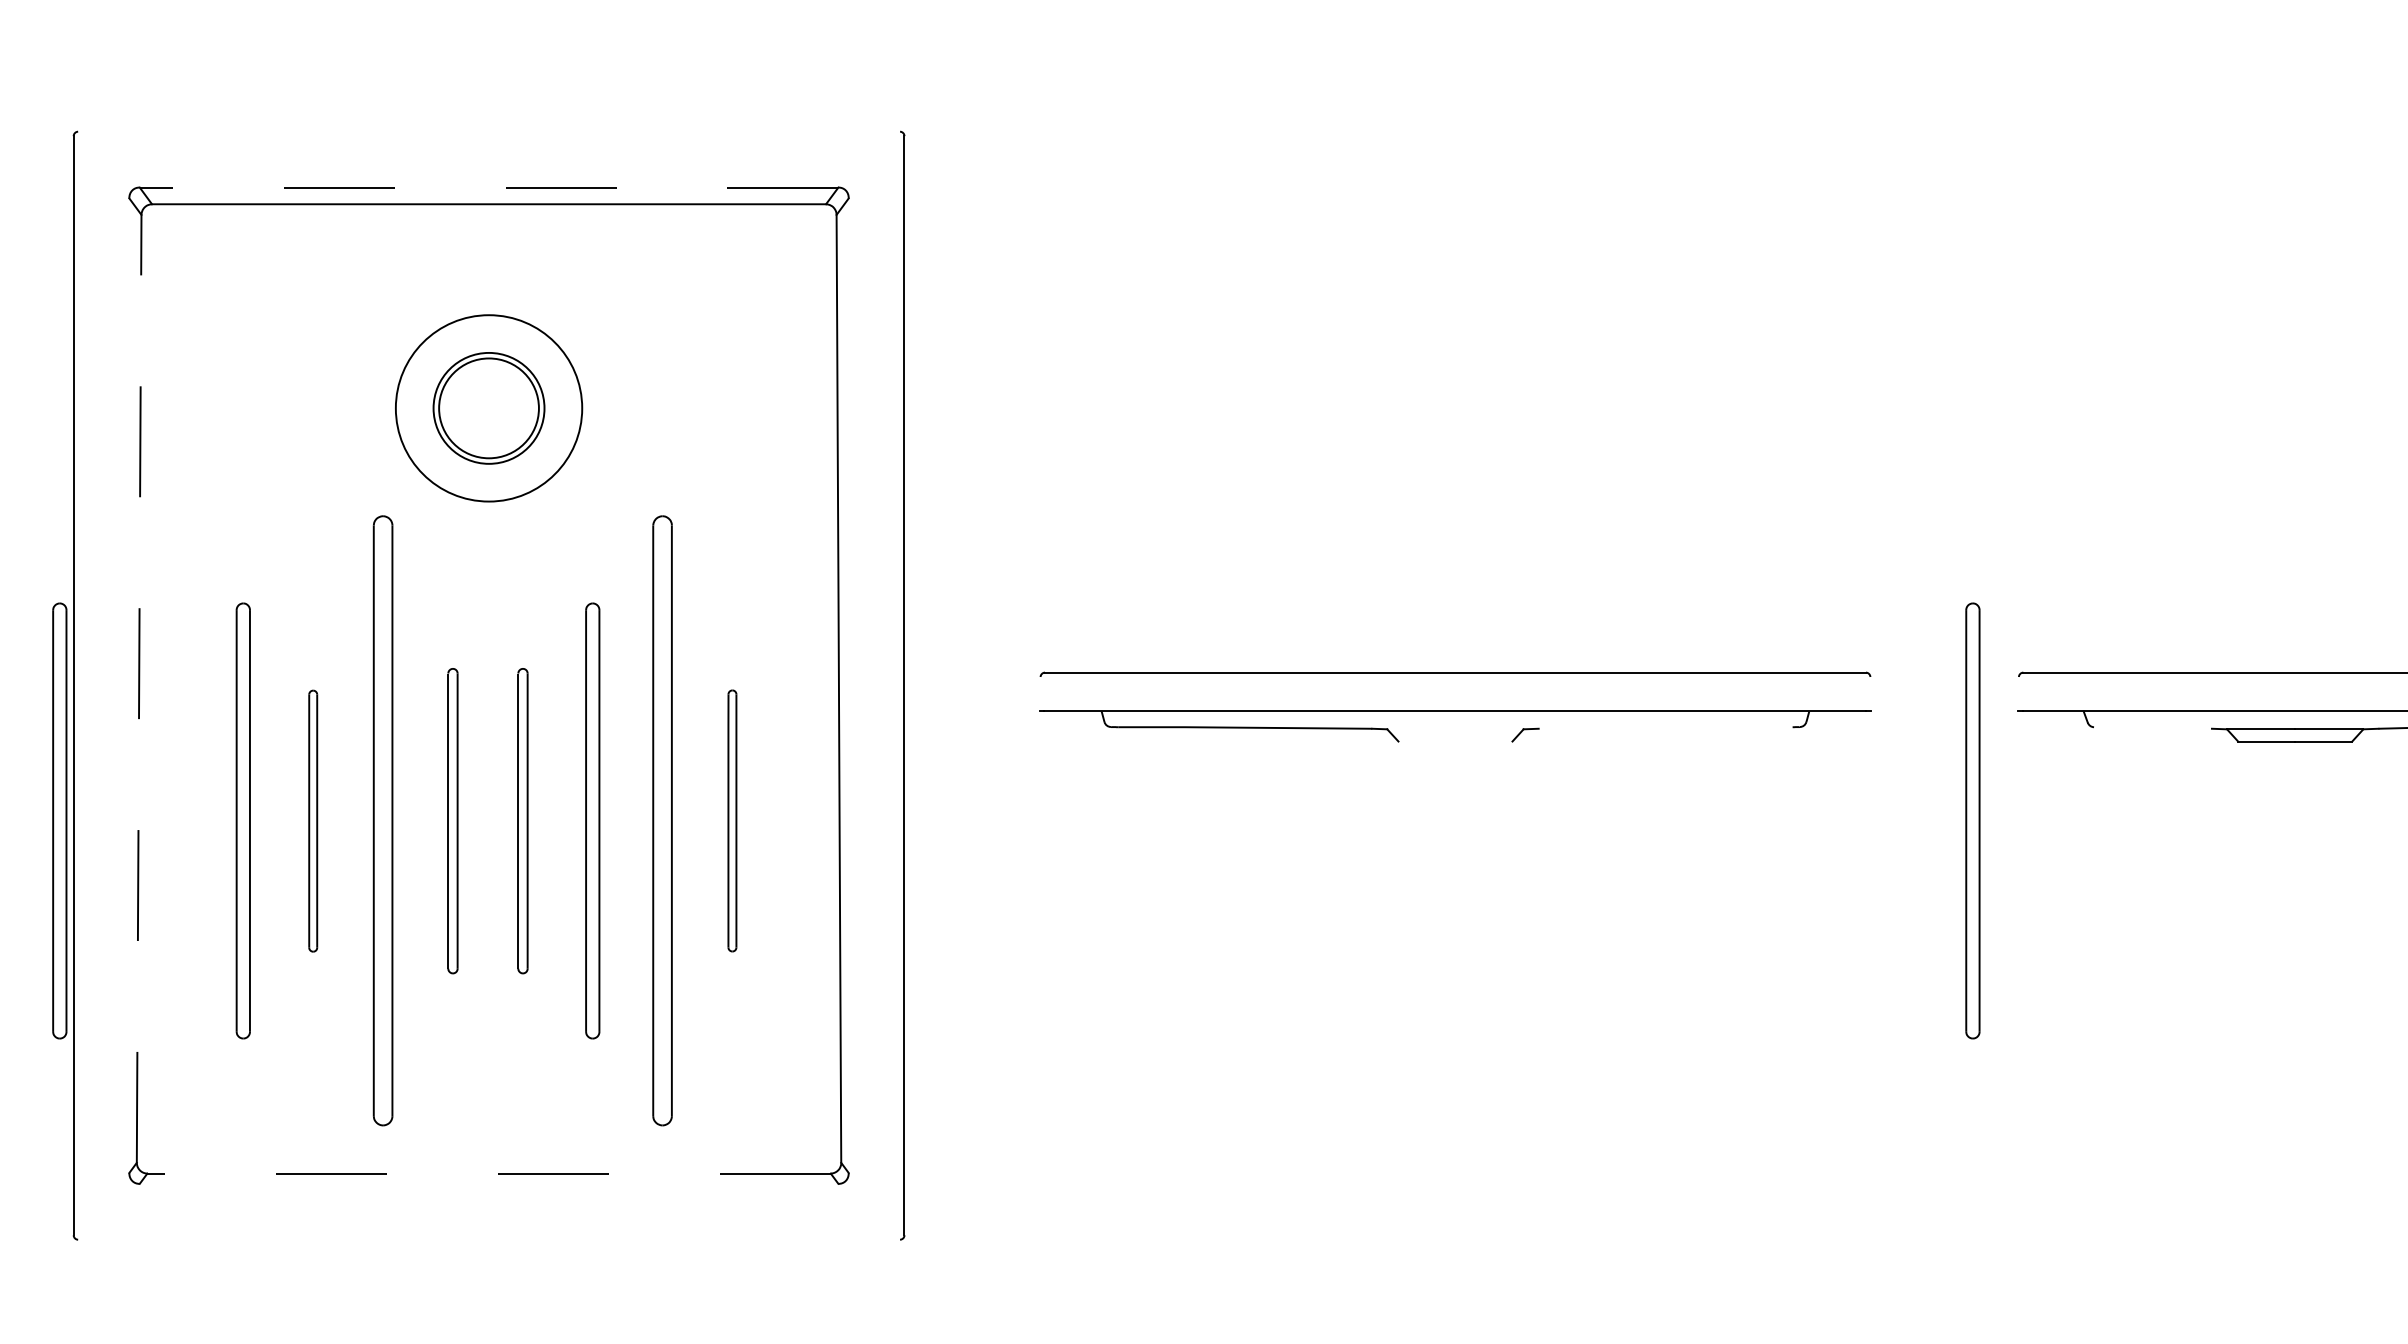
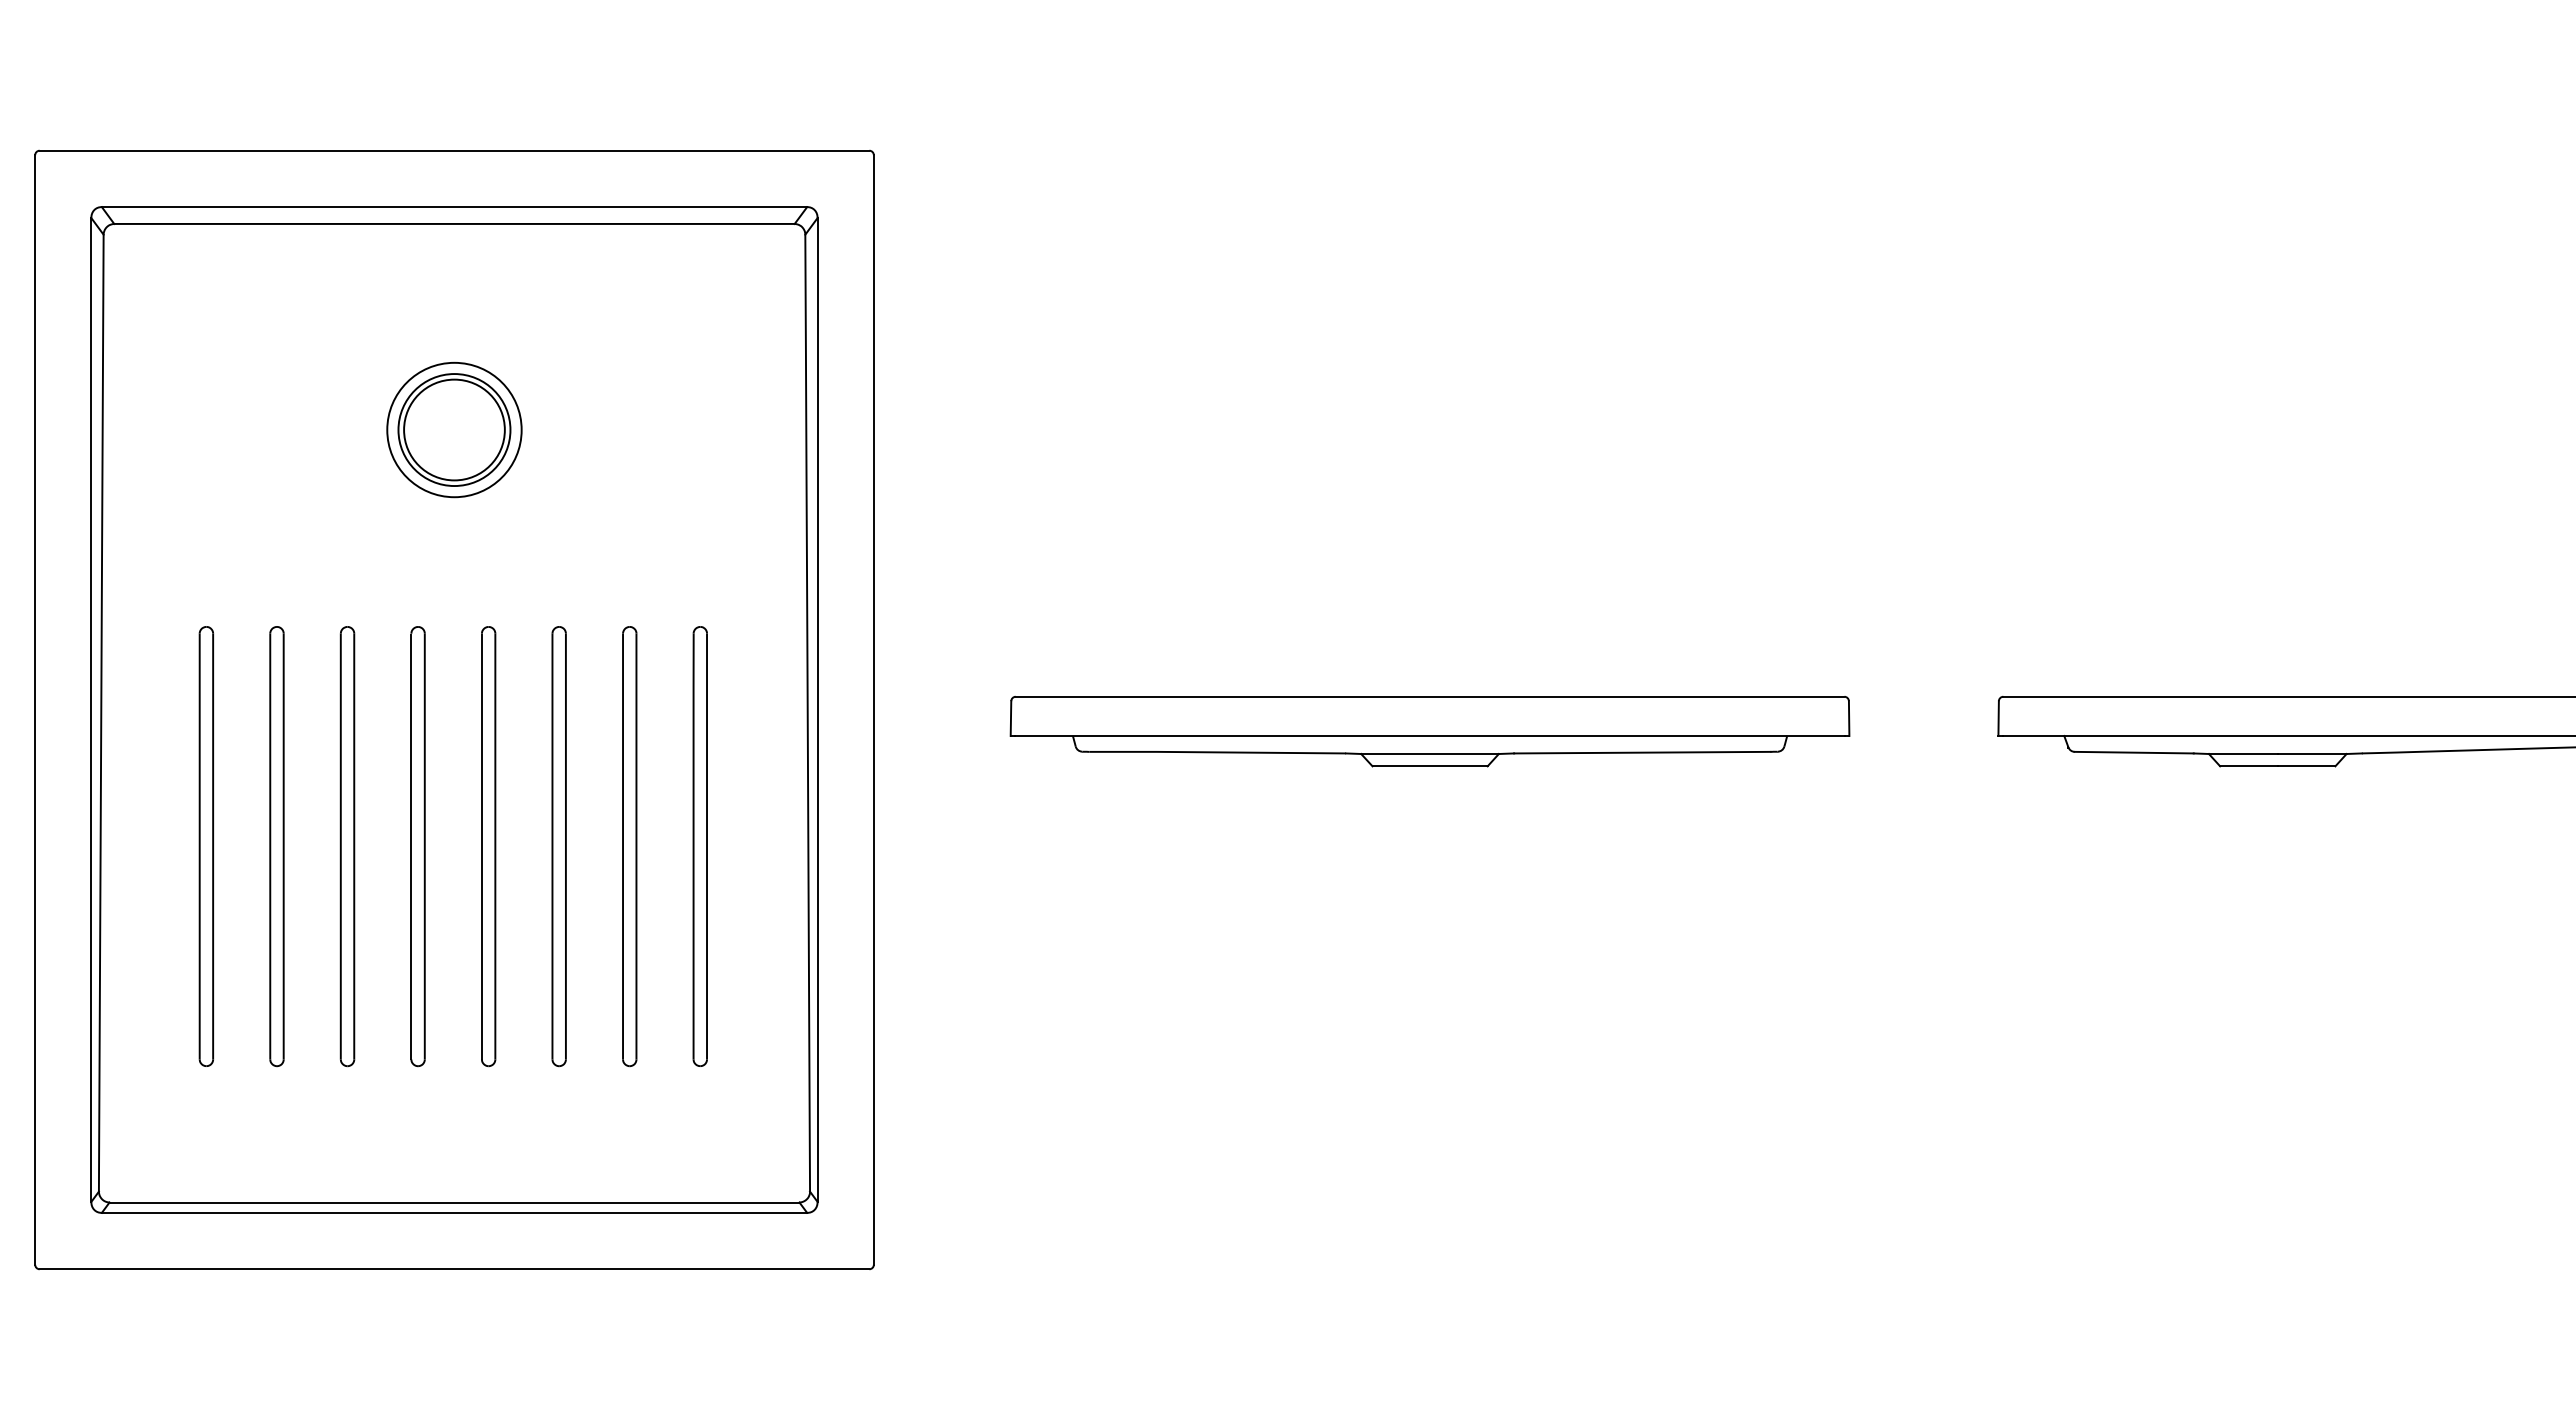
line: (489, 131) -> (454, 150), added
line: (489, 187) -> (454, 207), dashed -> solid
circle: (489, 407) -> (454, 429), size x0.71
line: (129, 685) -> (91, 709), added
line: (848, 685) -> (817, 709), added
line: (139, 688) -> (101, 712), dashed -> solid
line: (1039, 694) -> (1010, 718), added
line: (1869, 694) -> (1848, 718), added
line: (2018, 694) -> (1998, 718), added
line: (1665, 727) -> (1642, 752), added
line: (2152, 727) -> (2133, 752), added
line: (1454, 729) -> (1429, 754), added
line: (1454, 741) -> (1429, 766), added
part: (59, 820) -> (20, 846), removed
part: (312, 820) -> (276, 846), size x1.67
part: (383, 820) -> (347, 846), size x0.71
part: (452, 820) -> (417, 846), size x1.43
part: (522, 820) -> (488, 846), size x1.43
part: (662, 820) -> (629, 846), size x0.71
part: (731, 820) -> (699, 846), size x1.67
part: (1971, 820) -> (1951, 846), removed
line: (489, 1173) -> (454, 1202), dashed -> solid
line: (489, 1183) -> (454, 1212), added
line: (489, 1239) -> (454, 1269), added

